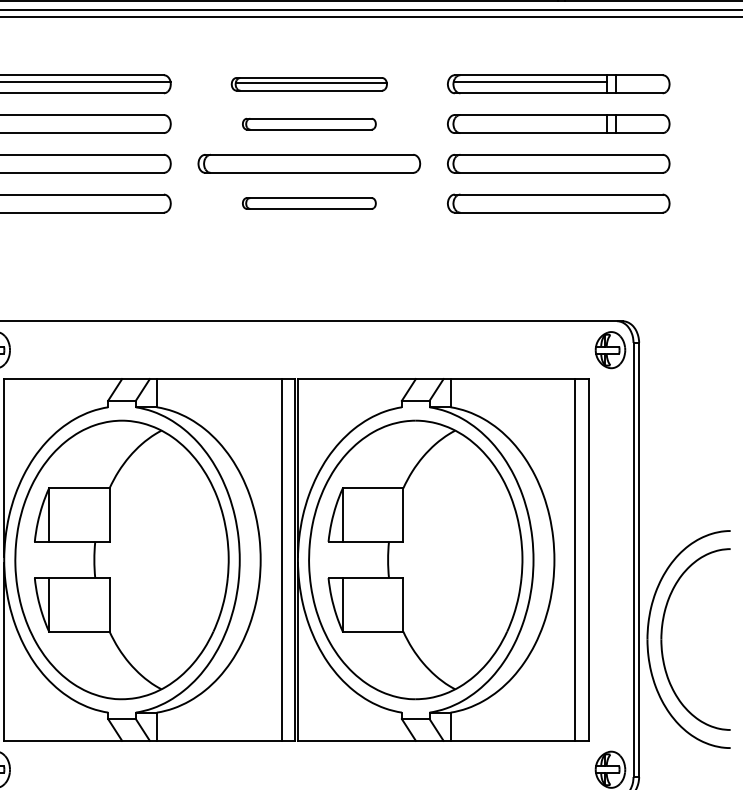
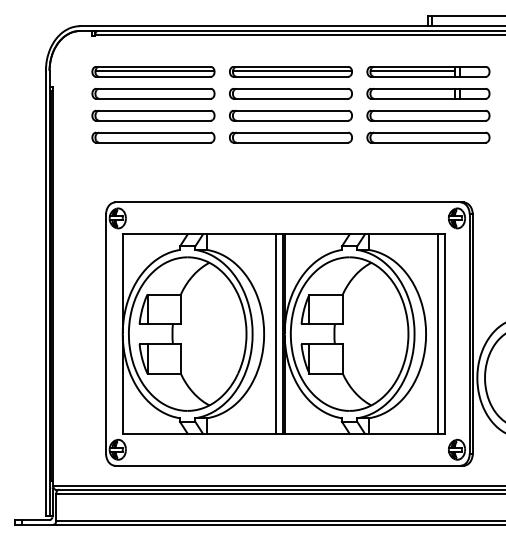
part: (308, 83) -> (290, 71), size x1.43
part: (308, 123) -> (290, 93), size x1.67
part: (308, 203) -> (290, 137), size x1.67

